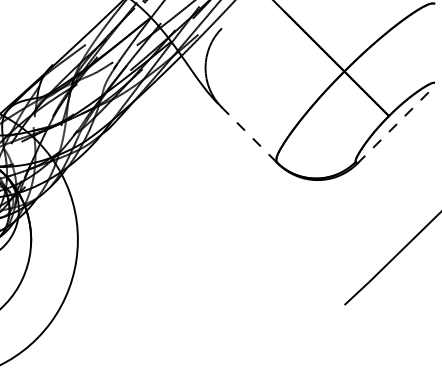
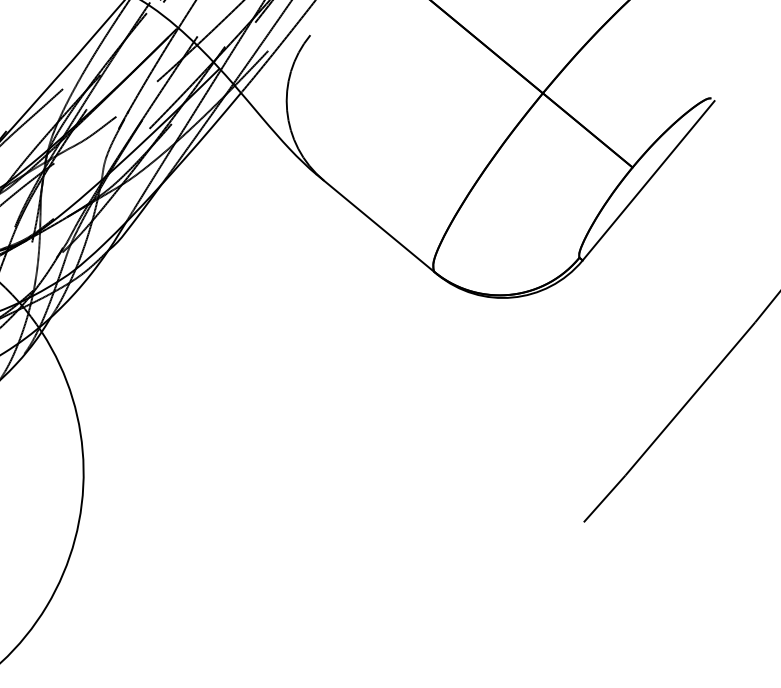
line: (397, 123) -> (649, 179), dashed -> solid
line: (247, 132) -> (375, 222), dashed -> solid

